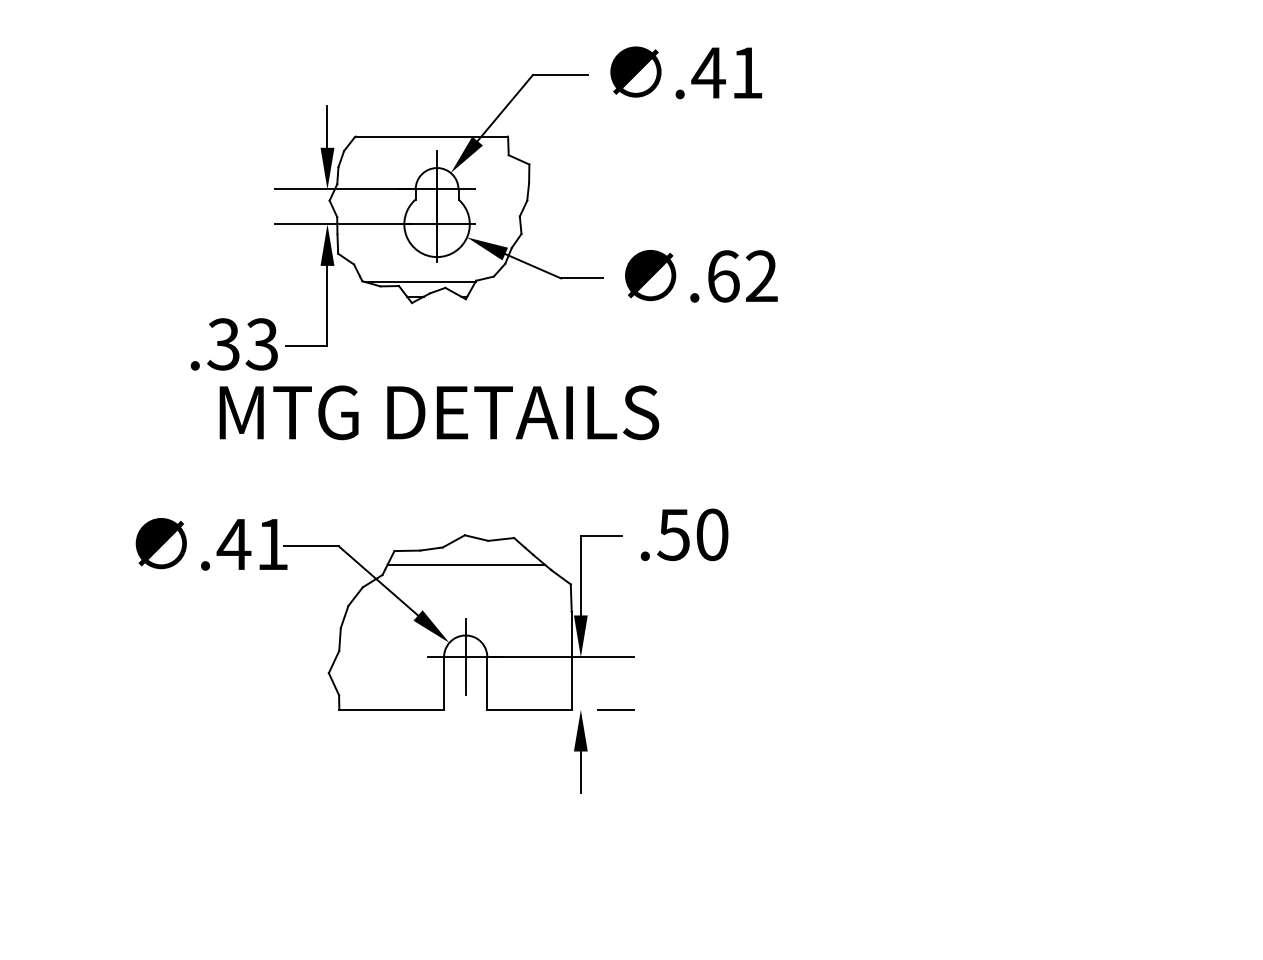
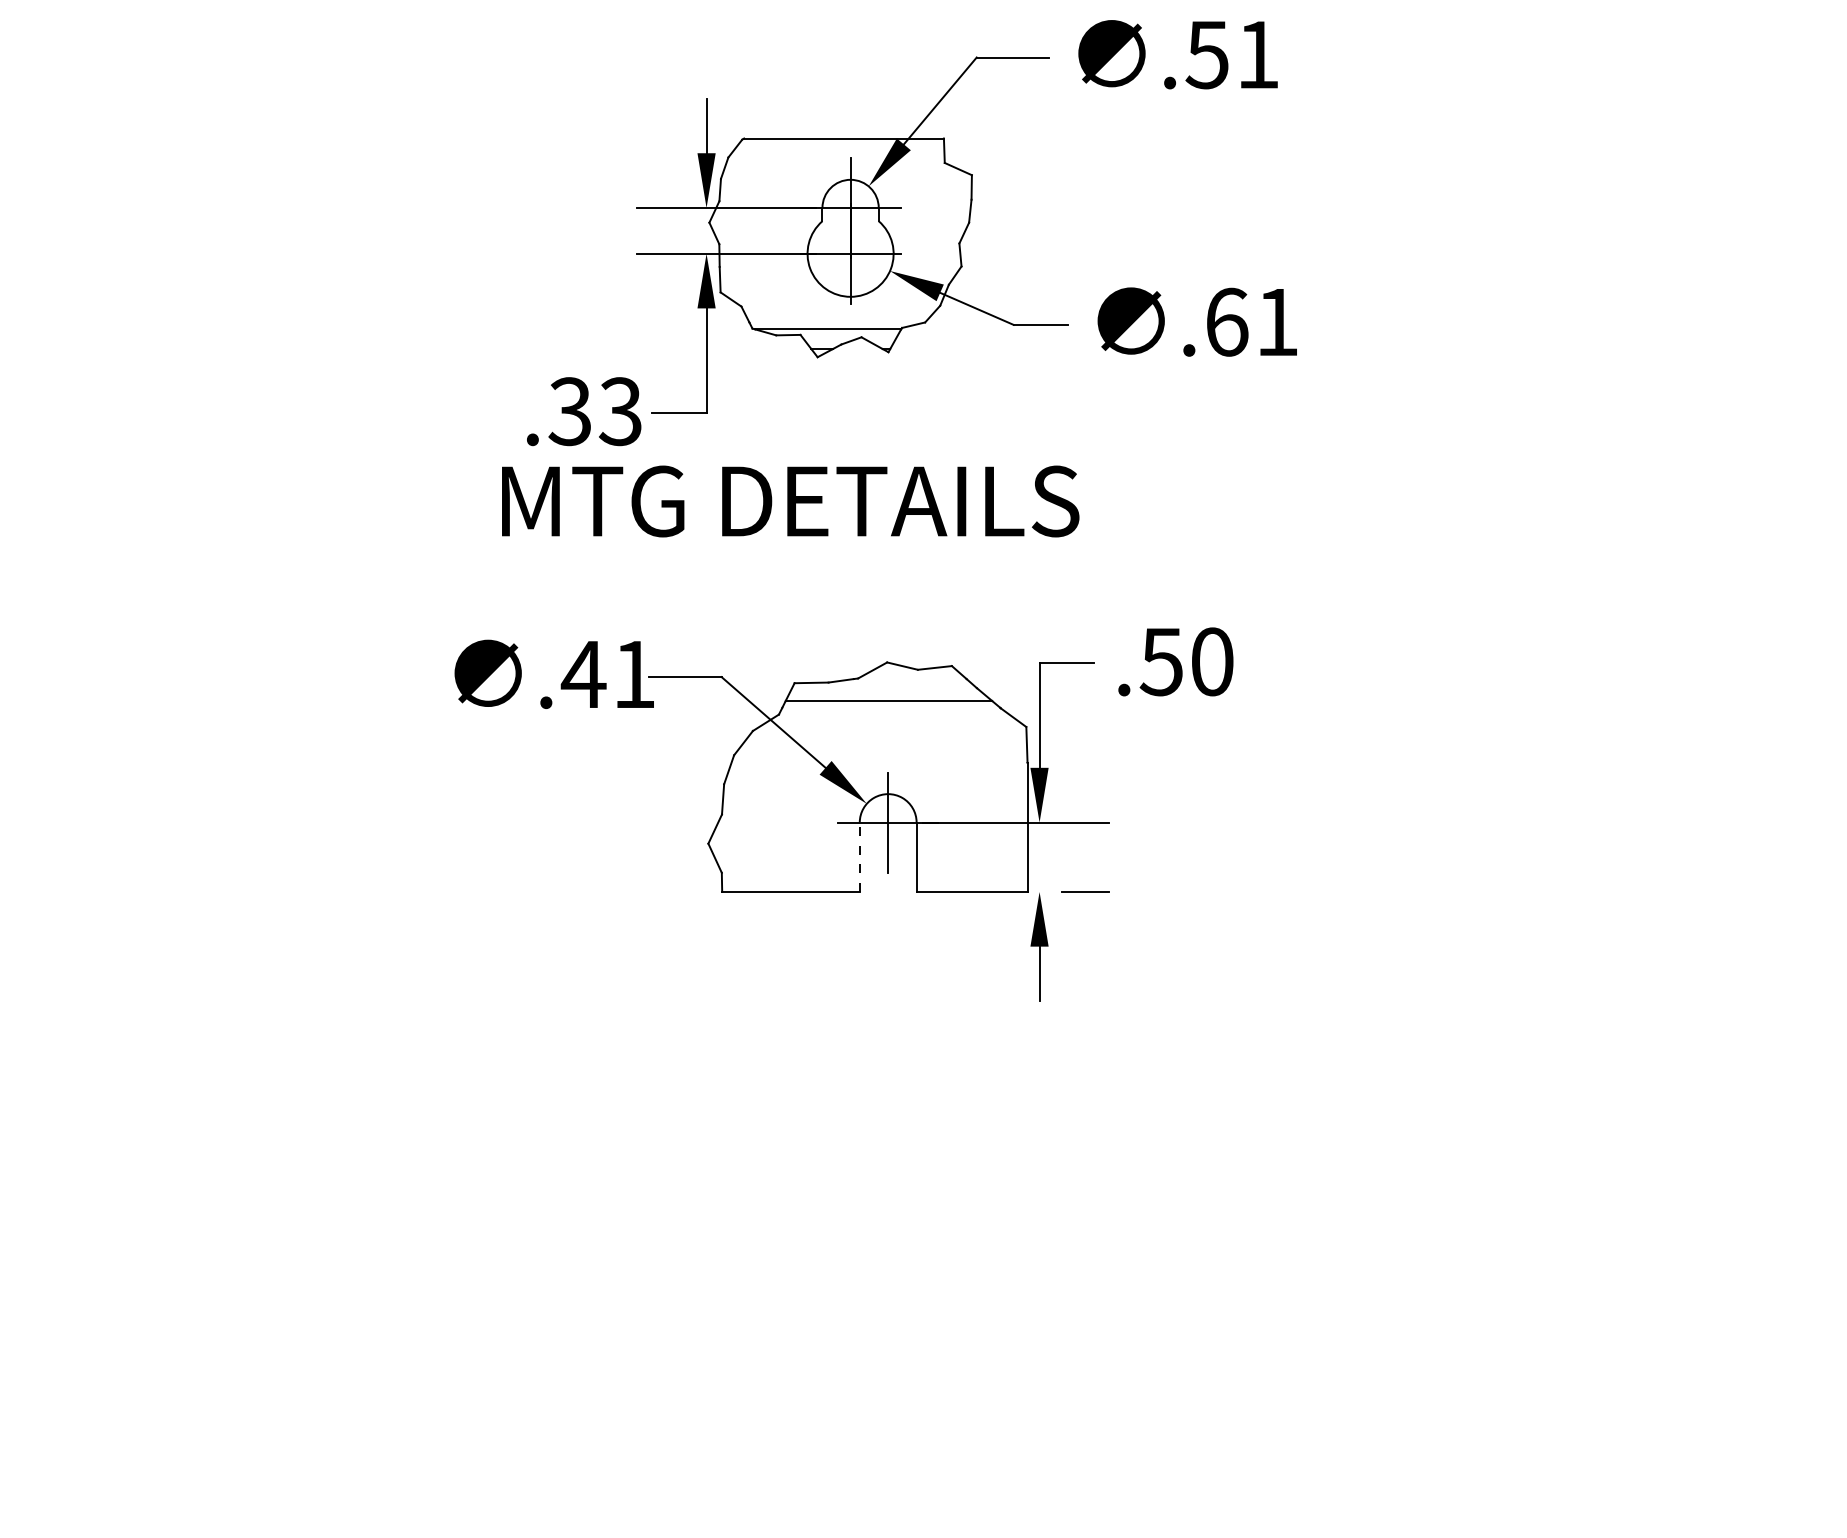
text: (708, 73) -> (1207, 55), .41 -> .51
text: (761, 275) -> (1277, 321), .62 -> .61
text: (439, 412) -> (790, 501), moved
line: (443, 683) -> (859, 857), solid -> dashed

